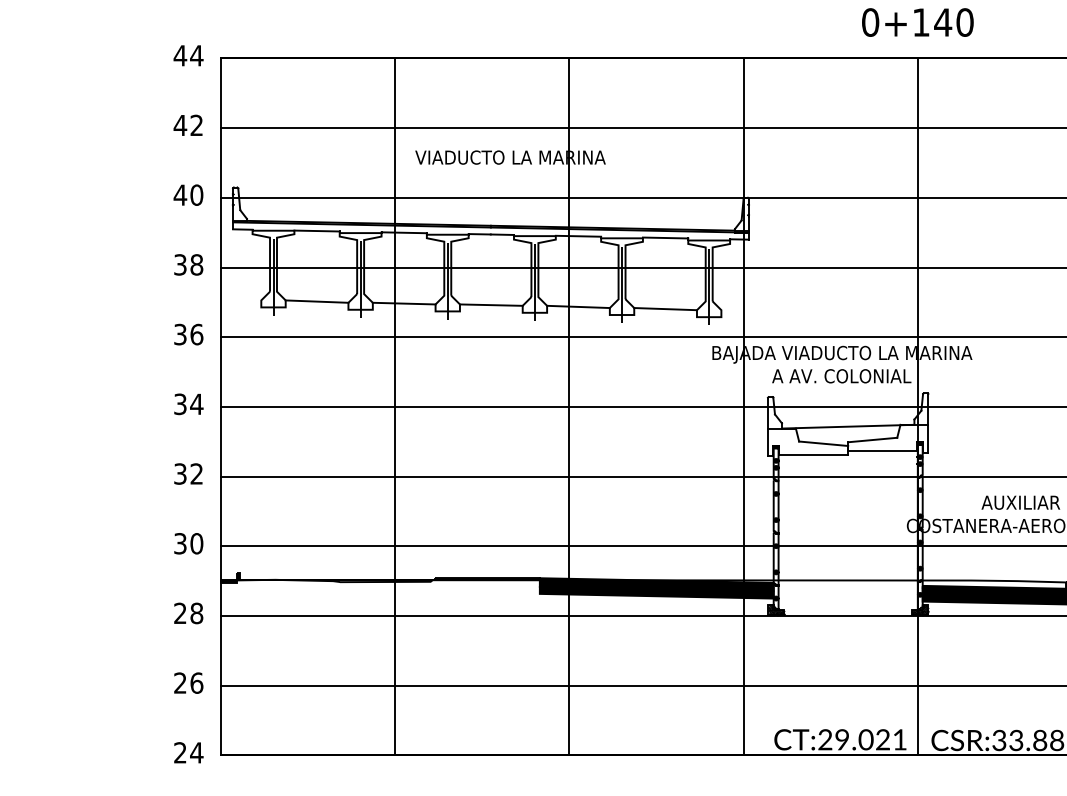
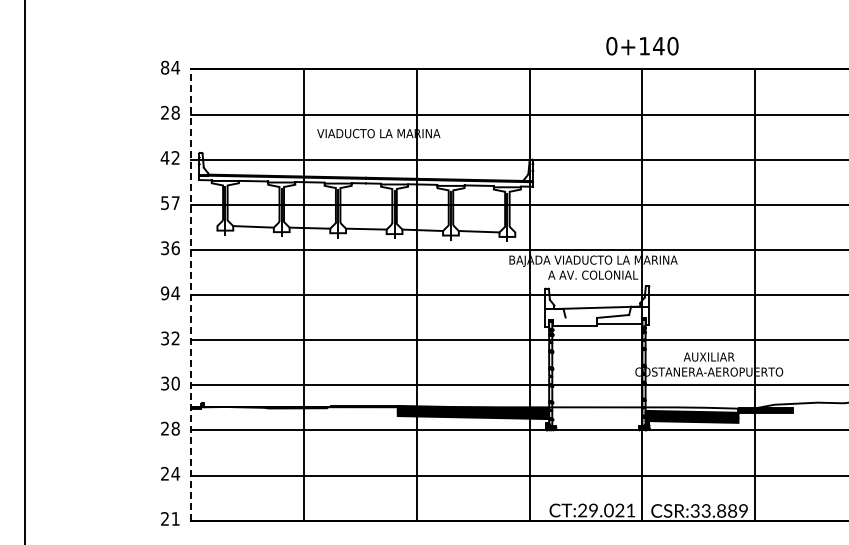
text: (179, 55) -> (164, 67), 44 -> 84
text: (187, 124) -> (169, 112), 42 -> 28
text: (196, 194) -> (175, 157), 40 -> 42
text: (188, 265) -> (170, 203), 38 -> 57
text: (181, 404) -> (165, 293), 34 -> 94
line: (221, 407) -> (191, 295), solid -> dashed
line: (823, 443) -> (581, 318), removed
text: (196, 682) -> (175, 473), 26 -> 24
text: (196, 752) -> (175, 518), 24 -> 21

